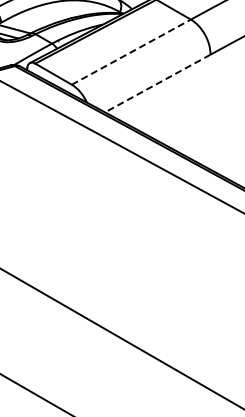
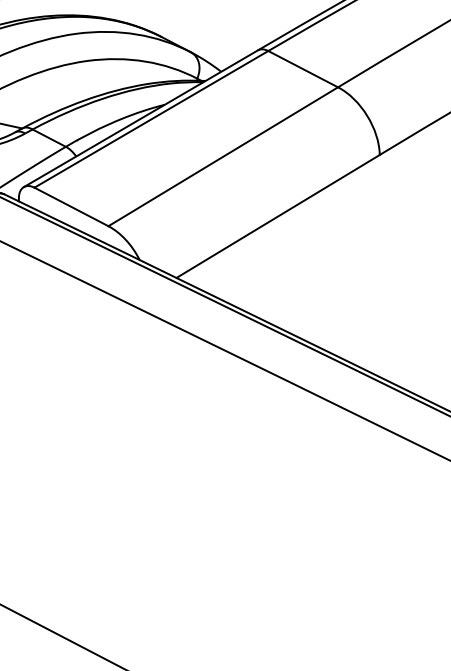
line: (131, 52) -> (223, 157), dashed -> solid
line: (157, 83) -> (277, 216), dashed -> solid

